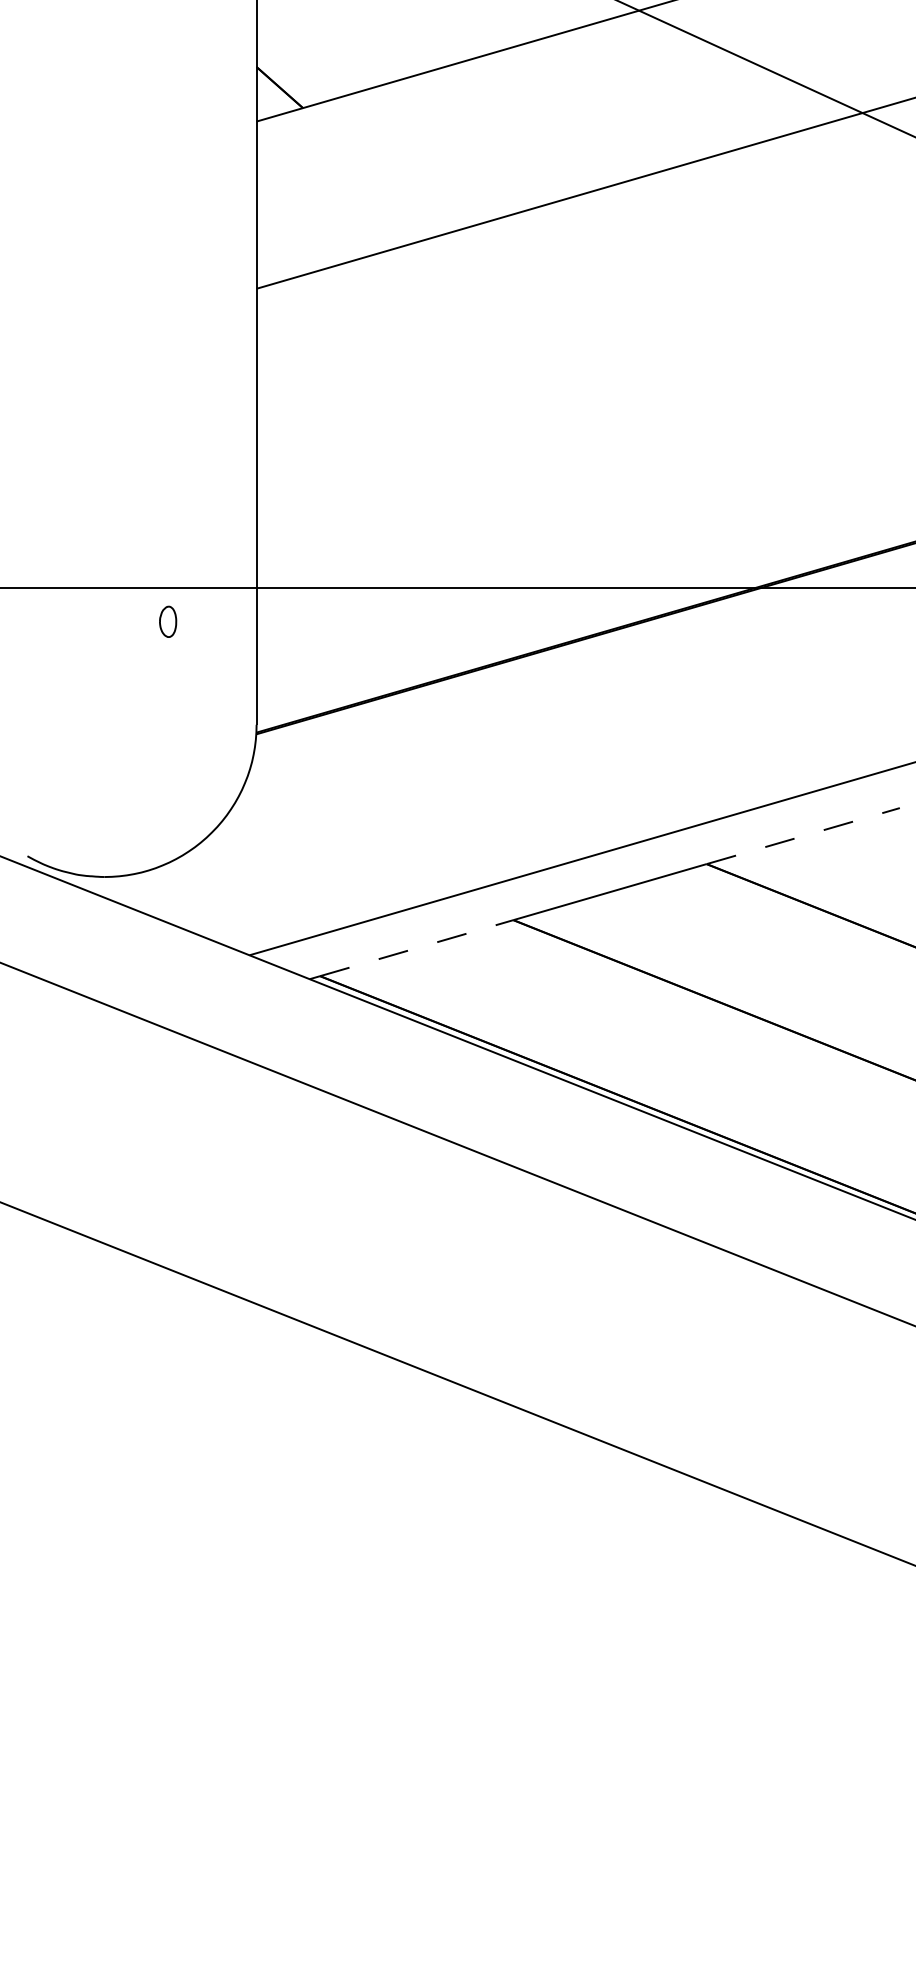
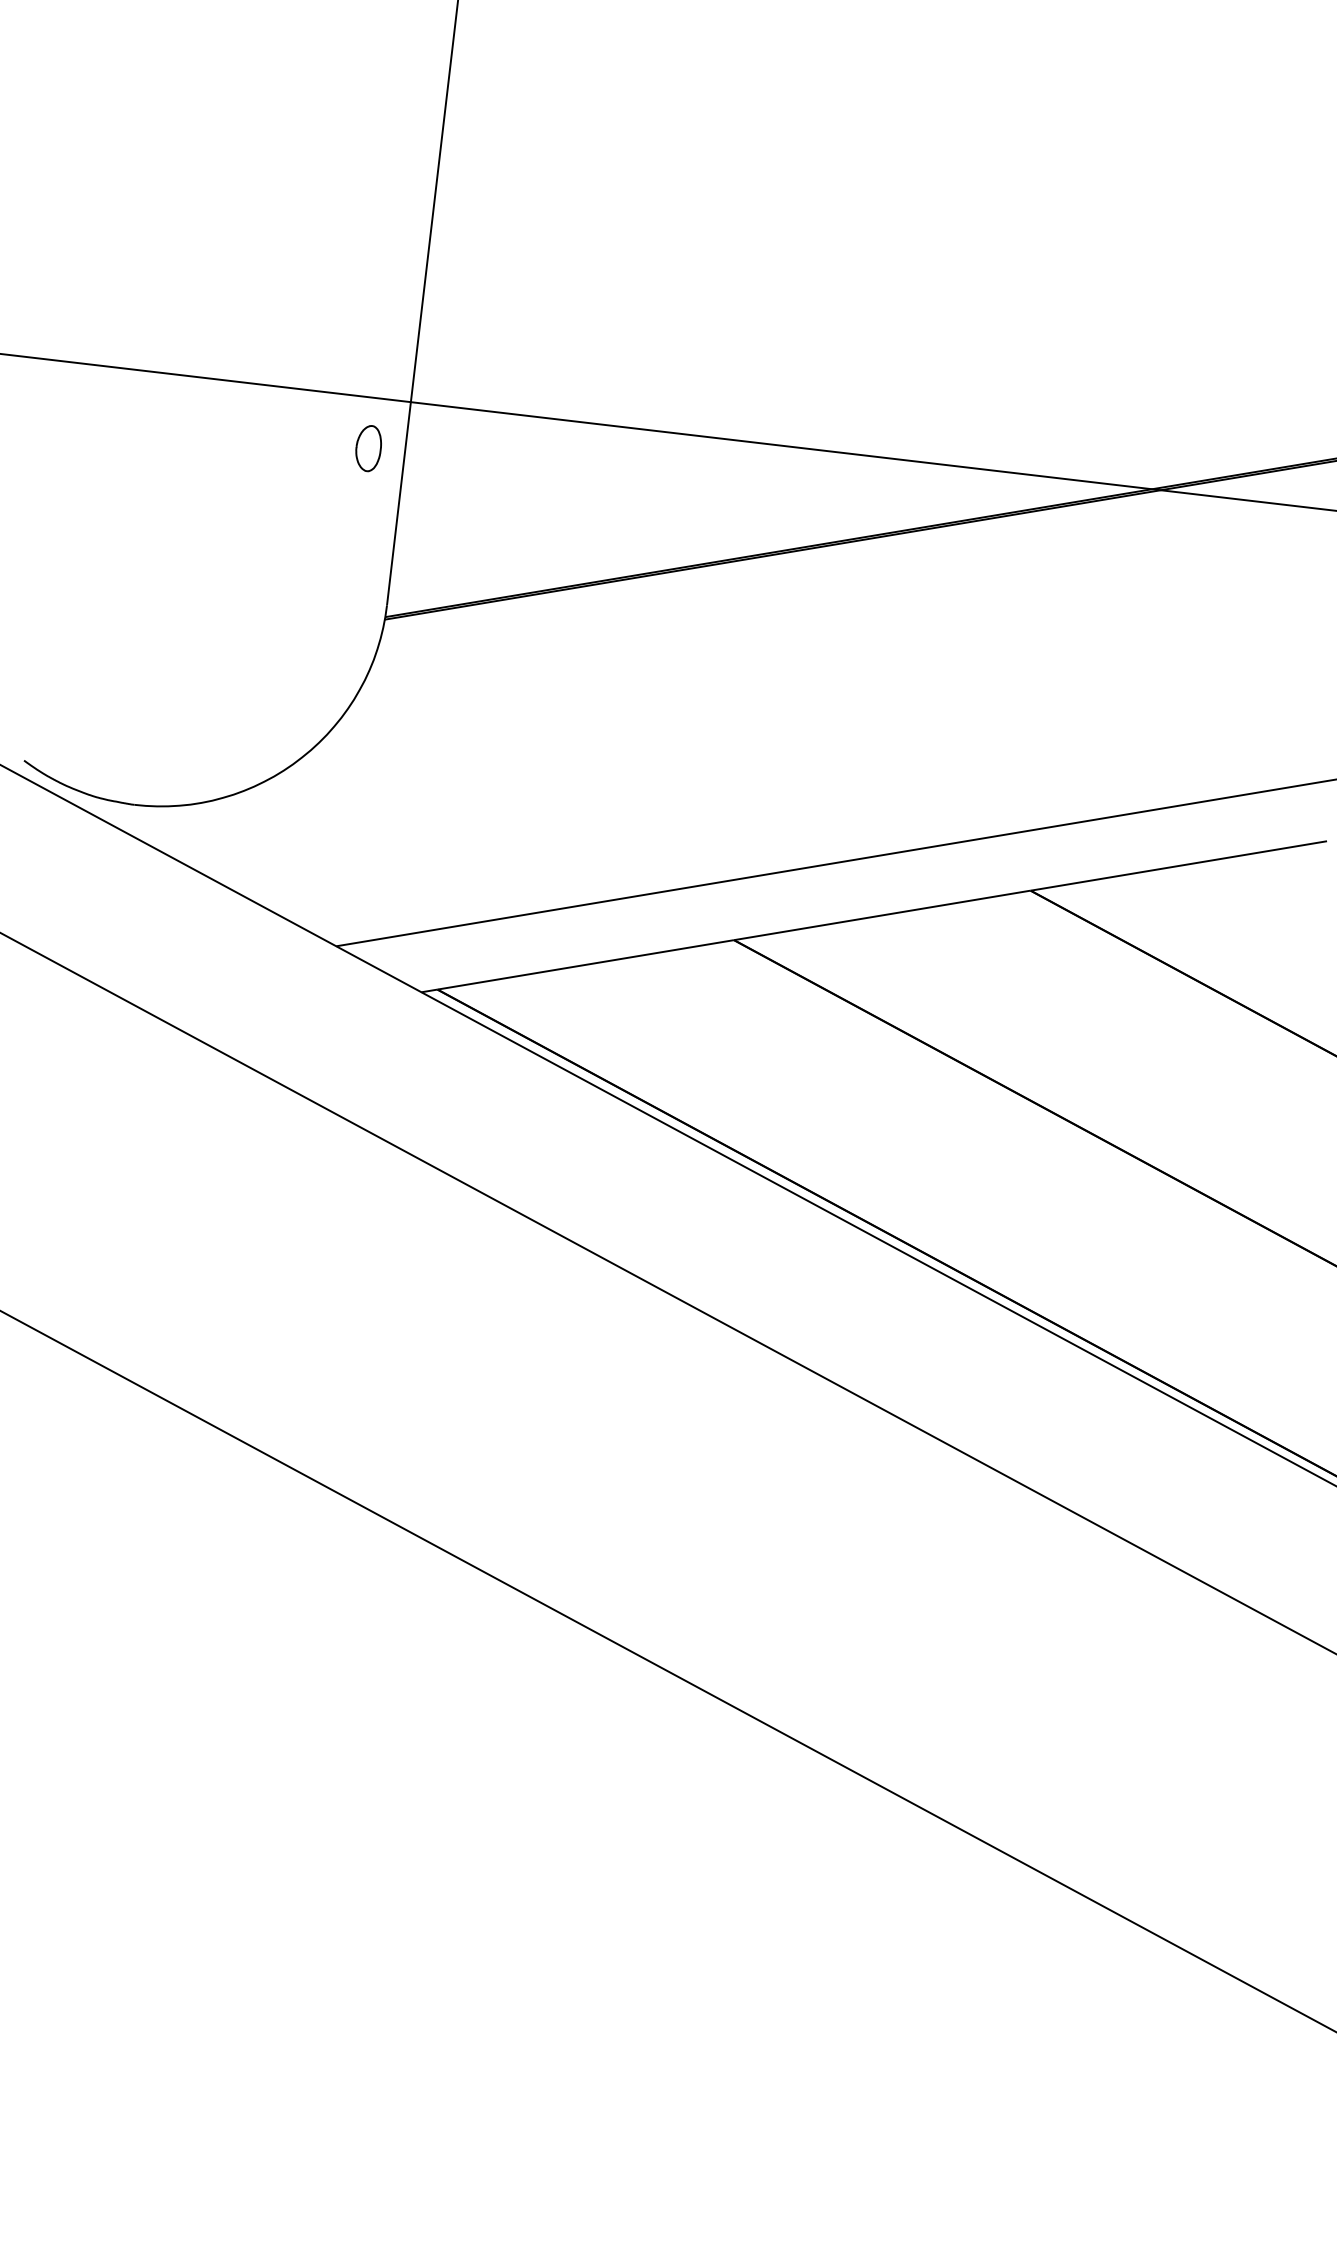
part: (168, 621) -> (369, 448), moved
line: (803, 836) -> (1179, 866), dashed -> solid
line: (416, 948) -> (585, 965), dashed -> solid

